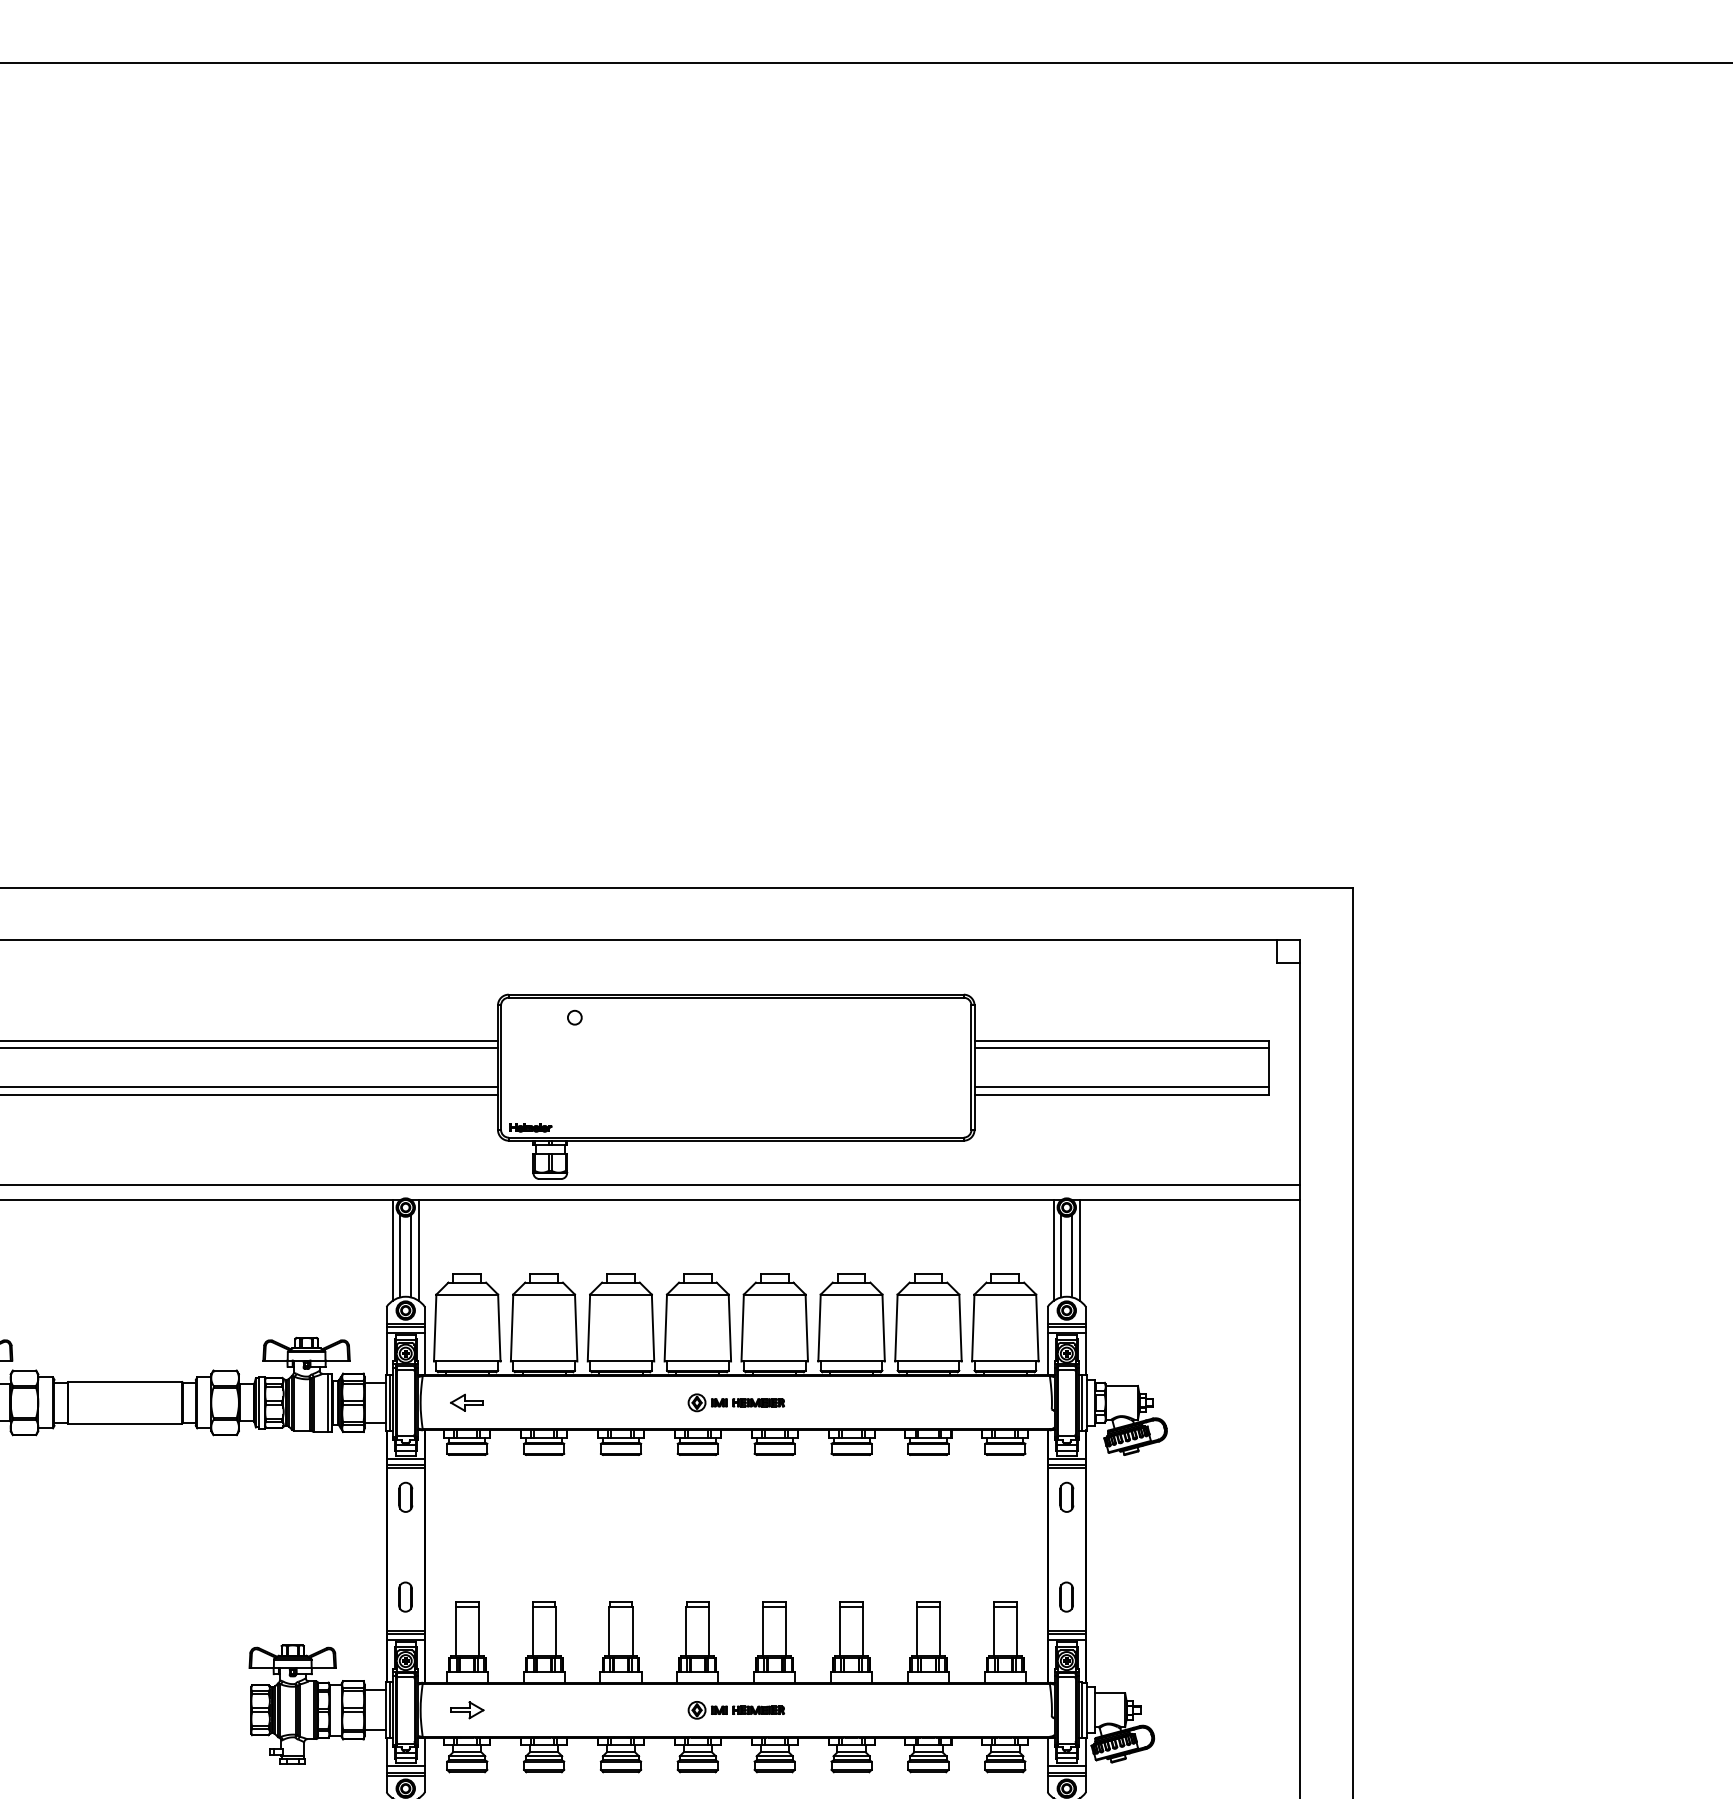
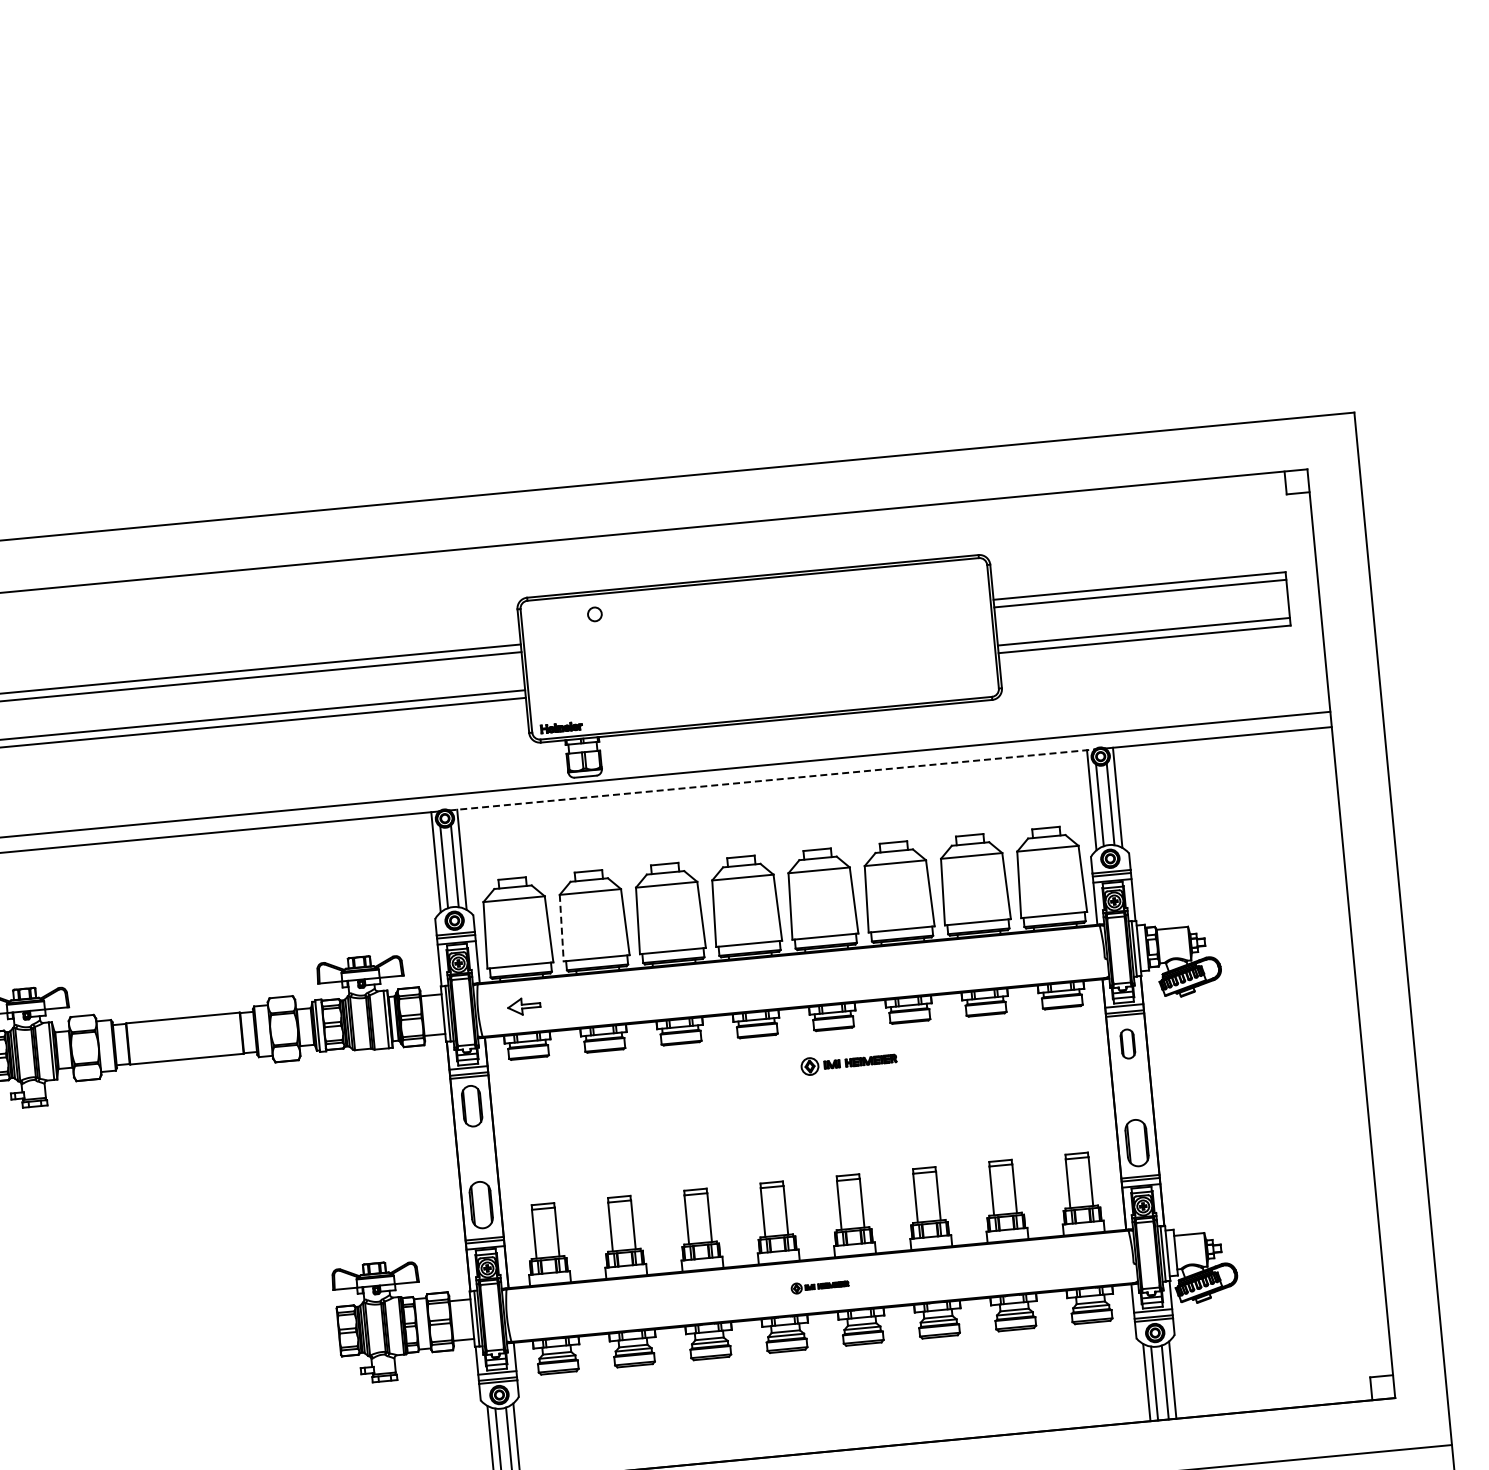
line: (736, 1199) -> (772, 779), solid -> dashed
line: (512, 1328) -> (562, 928), solid -> dashed
part: (735, 1402) -> (848, 1062), moved
part: (405, 1496) -> (471, 1105), size x1.4
part: (405, 1596) -> (481, 1204), size x1.6
part: (1066, 1596) -> (1136, 1142), size x1.6
part: (467, 1710) -> (553, 1311), removed
part: (736, 1710) -> (820, 1286), size x0.6

